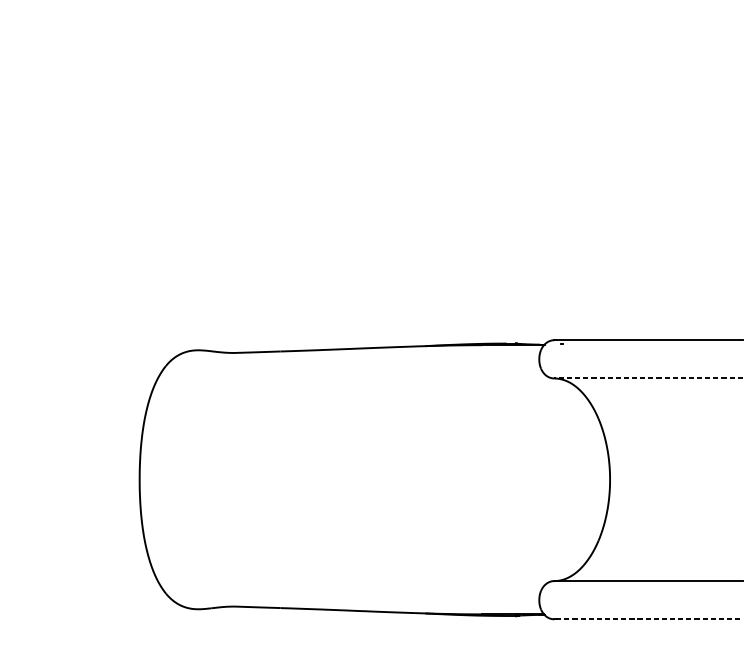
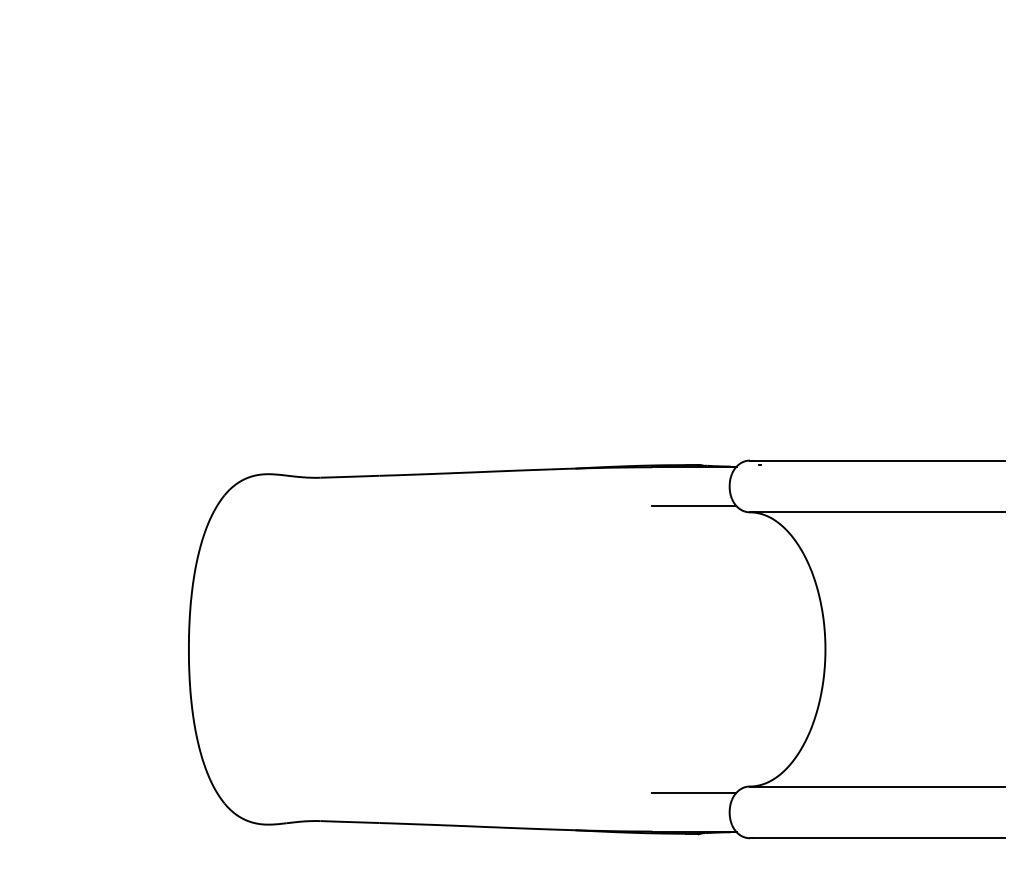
line: (513, 373) -> (694, 505), added
line: (648, 378) -> (877, 512), dashed -> solid
line: (513, 586) -> (694, 793), added
line: (650, 619) -> (879, 838), dashed -> solid

